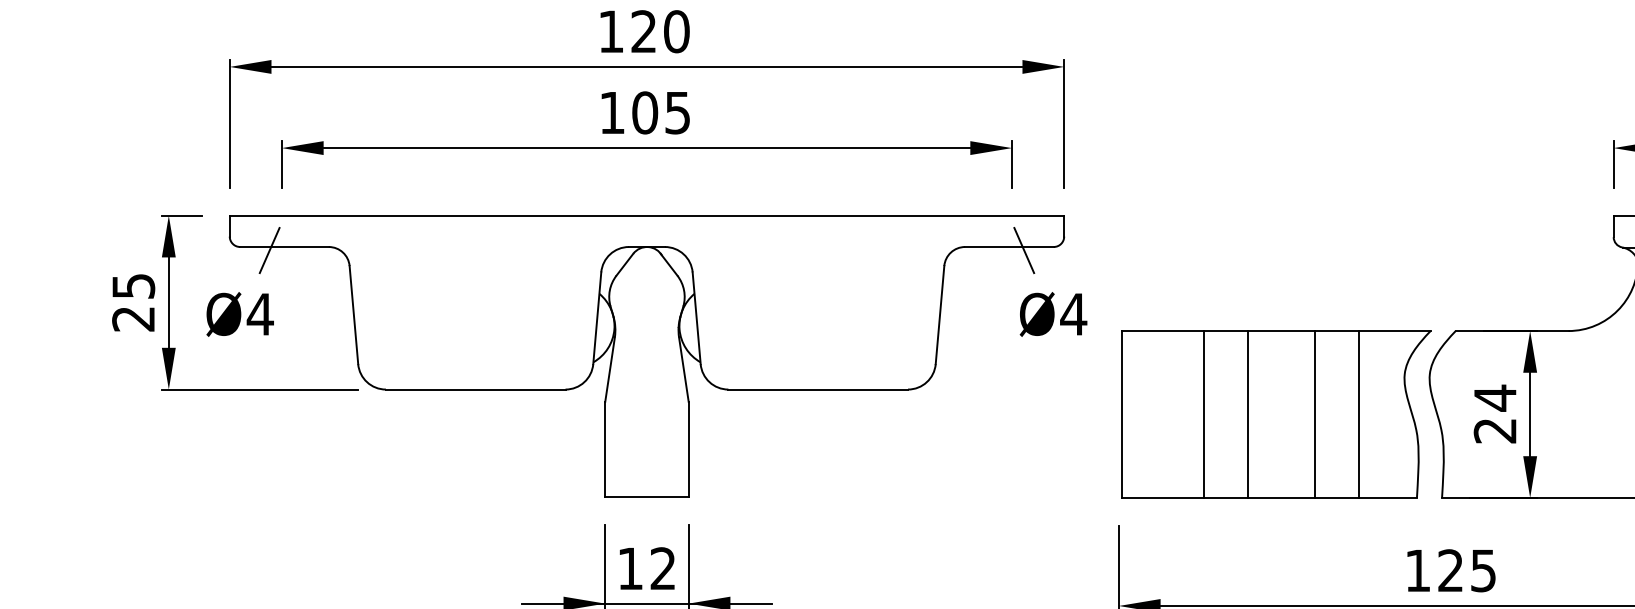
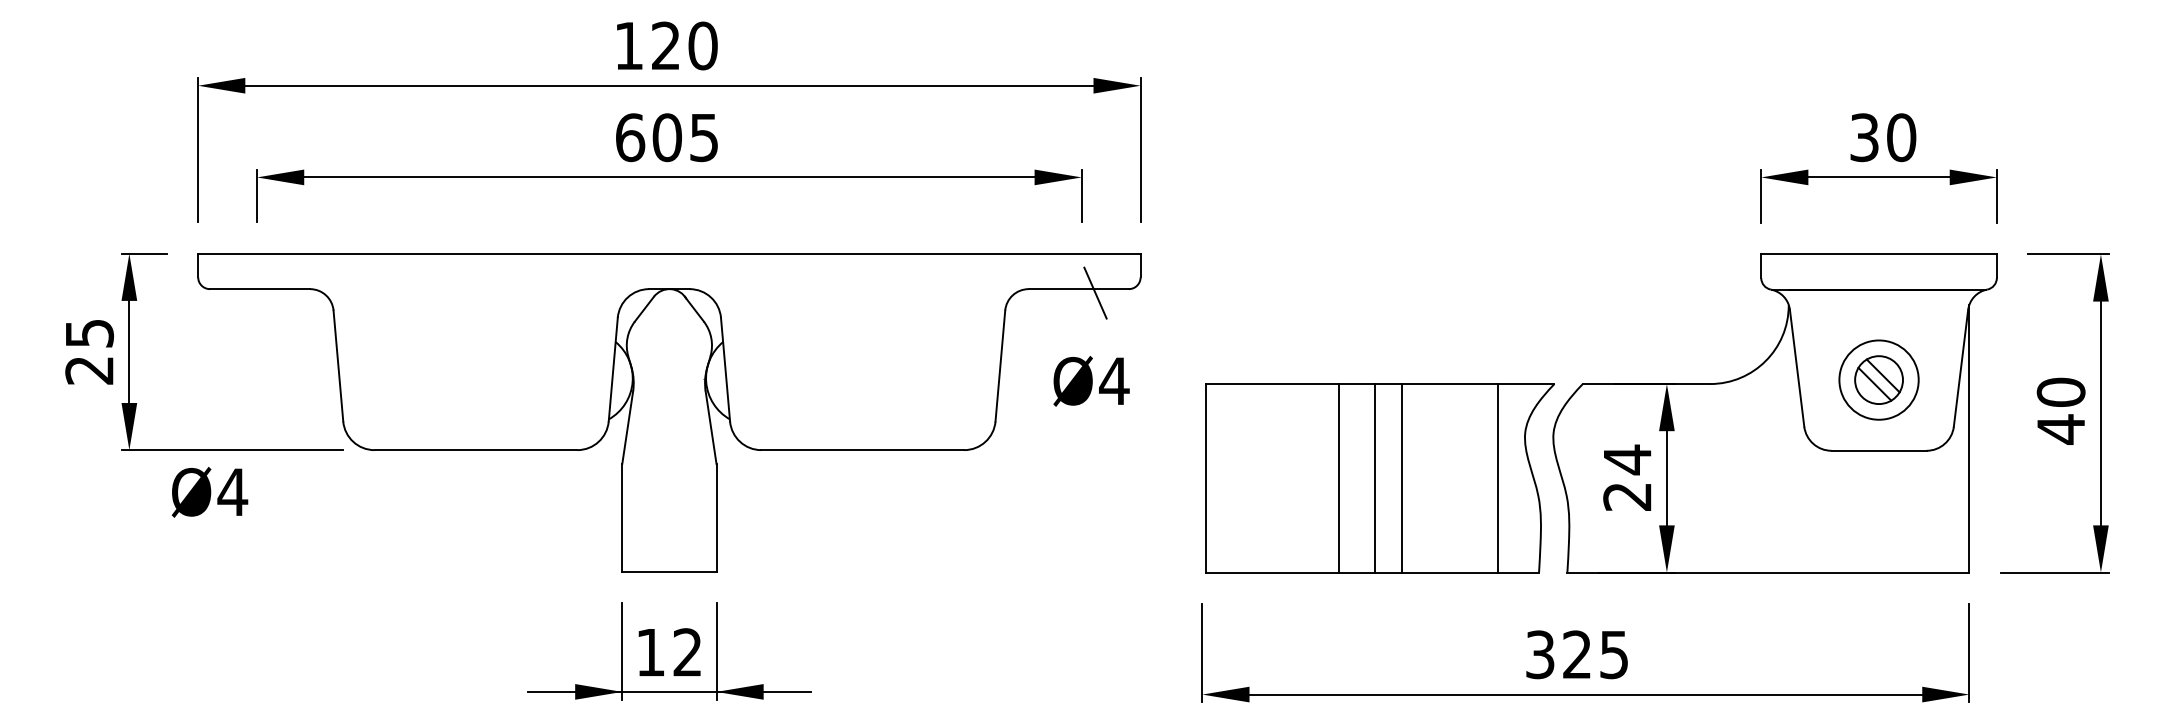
text: (612, 112) -> (630, 137), 105 -> 605
line: (269, 249) -> (243, 292), removed
text: (239, 314) -> (209, 492), moved
text: (1053, 314) -> (1091, 381), moved
line: (1203, 414) -> (1338, 478), moved
line: (1248, 414) -> (1375, 478), moved
line: (1315, 414) -> (1402, 478), moved
line: (1359, 414) -> (1498, 478), moved
text: (1418, 570) -> (1540, 654), 125 -> 325

